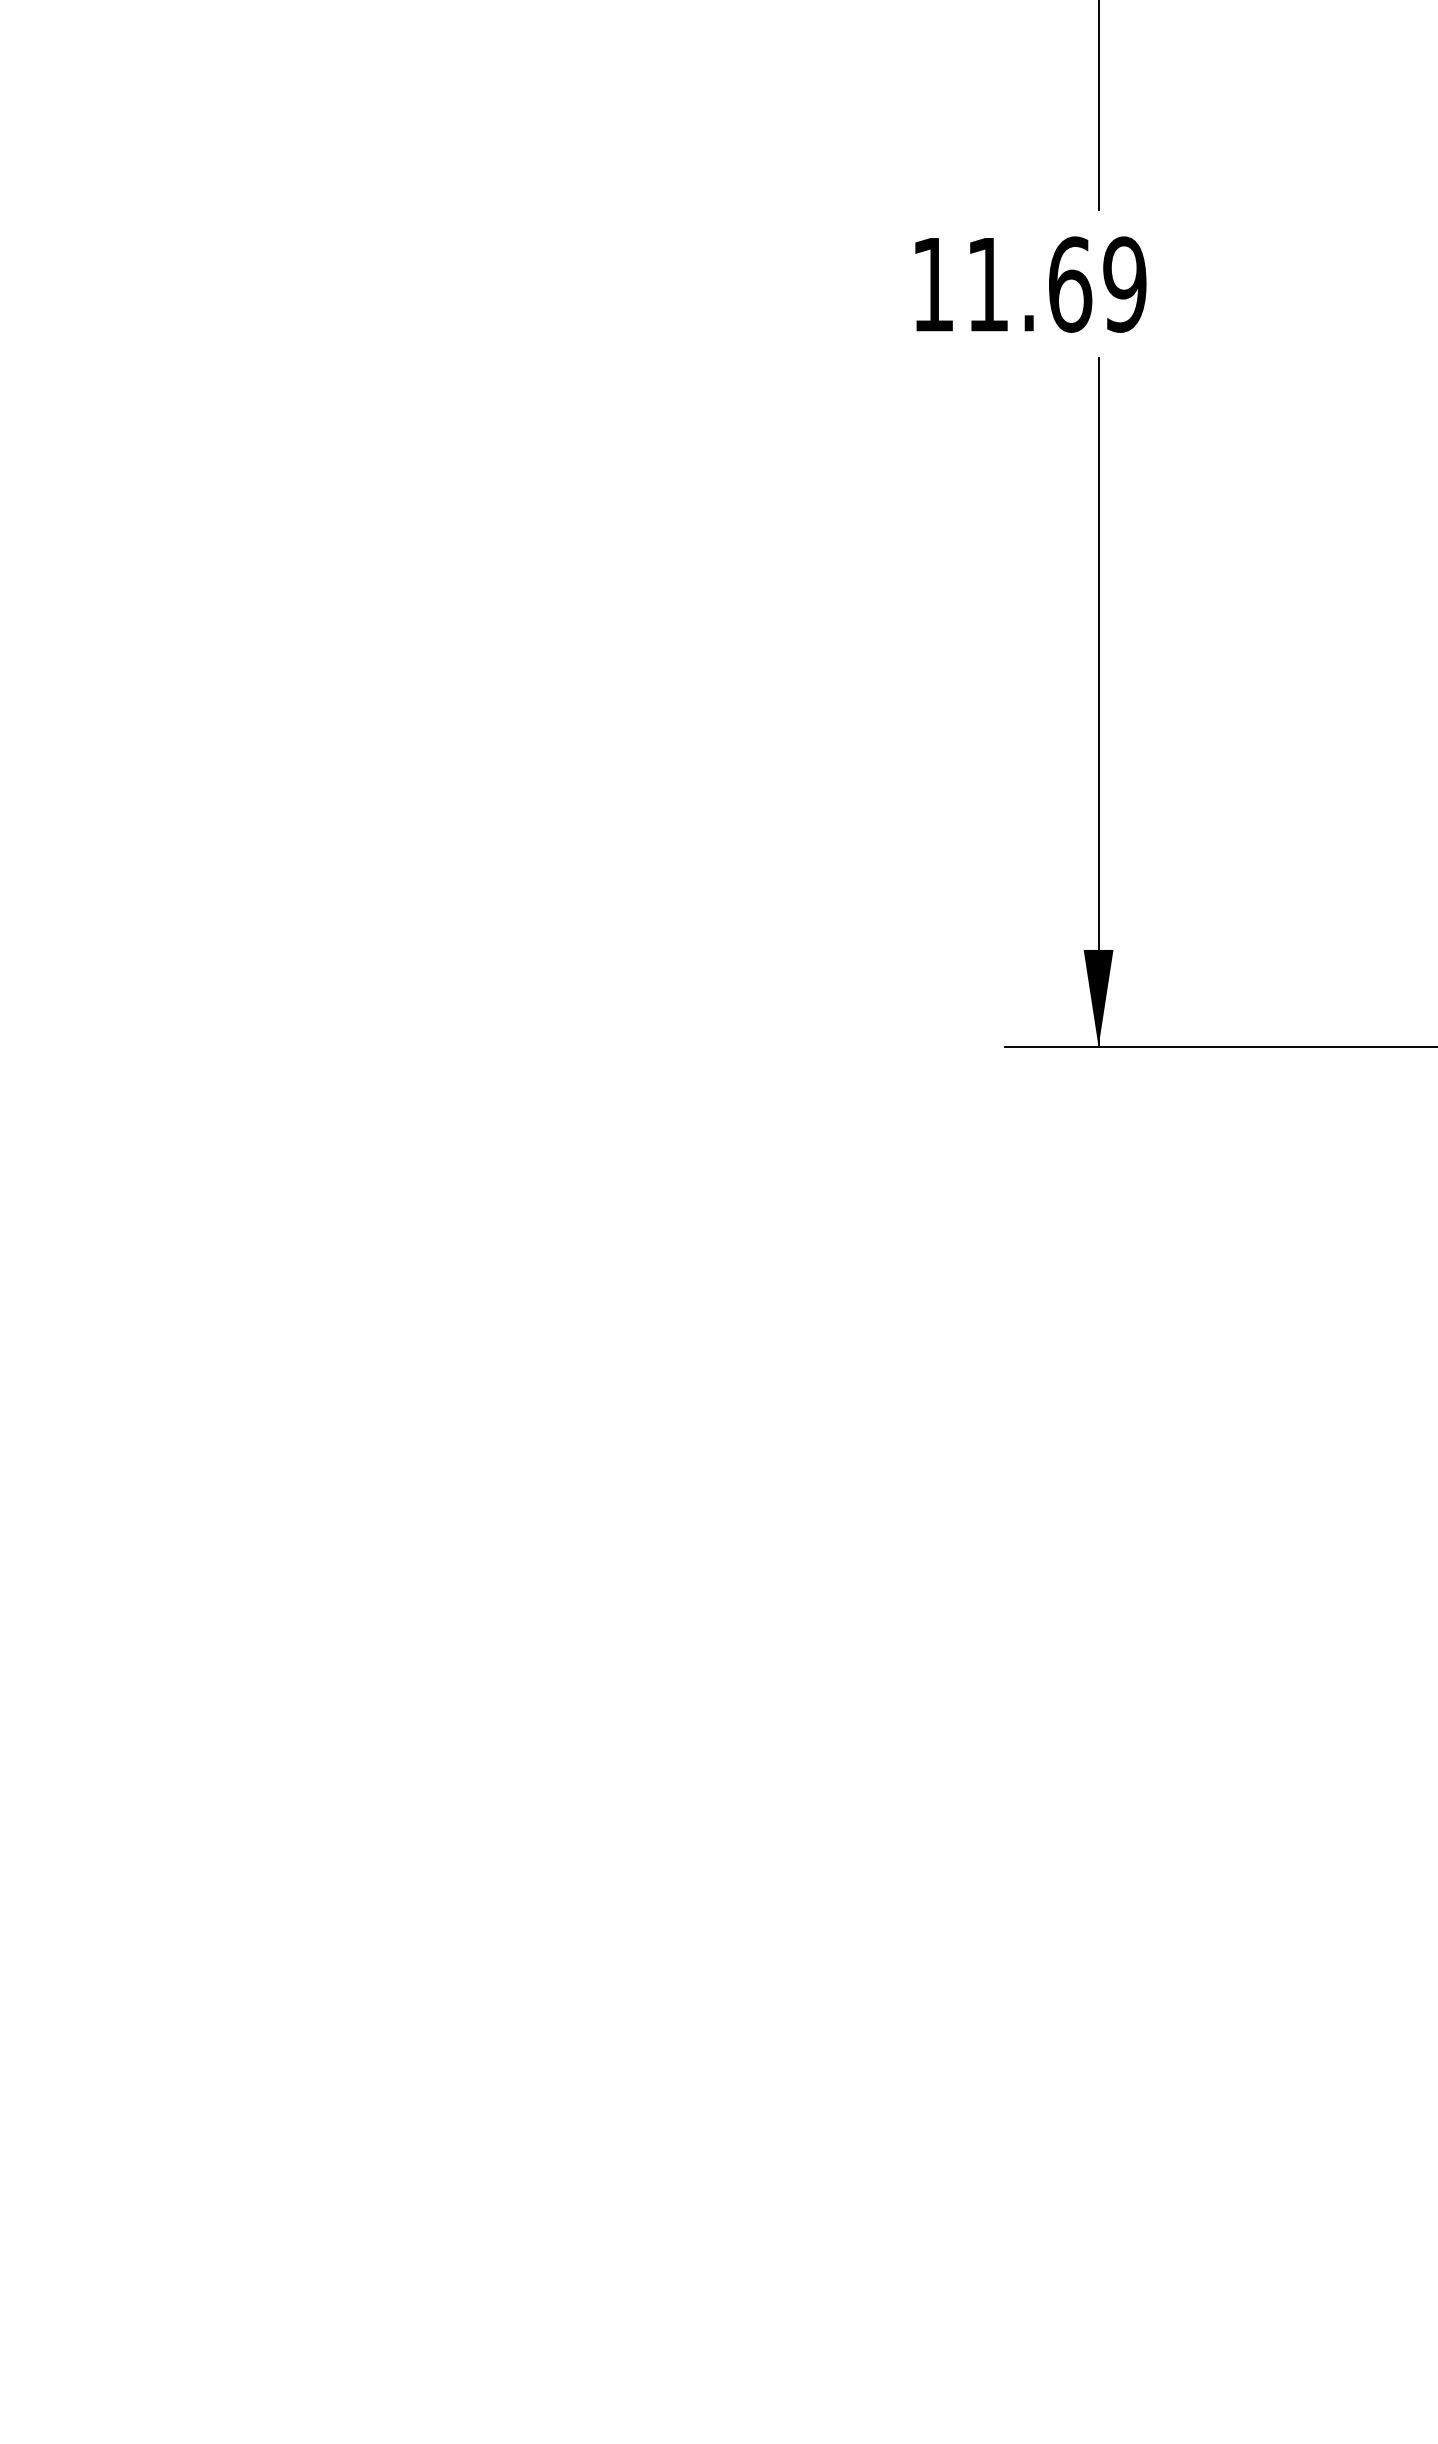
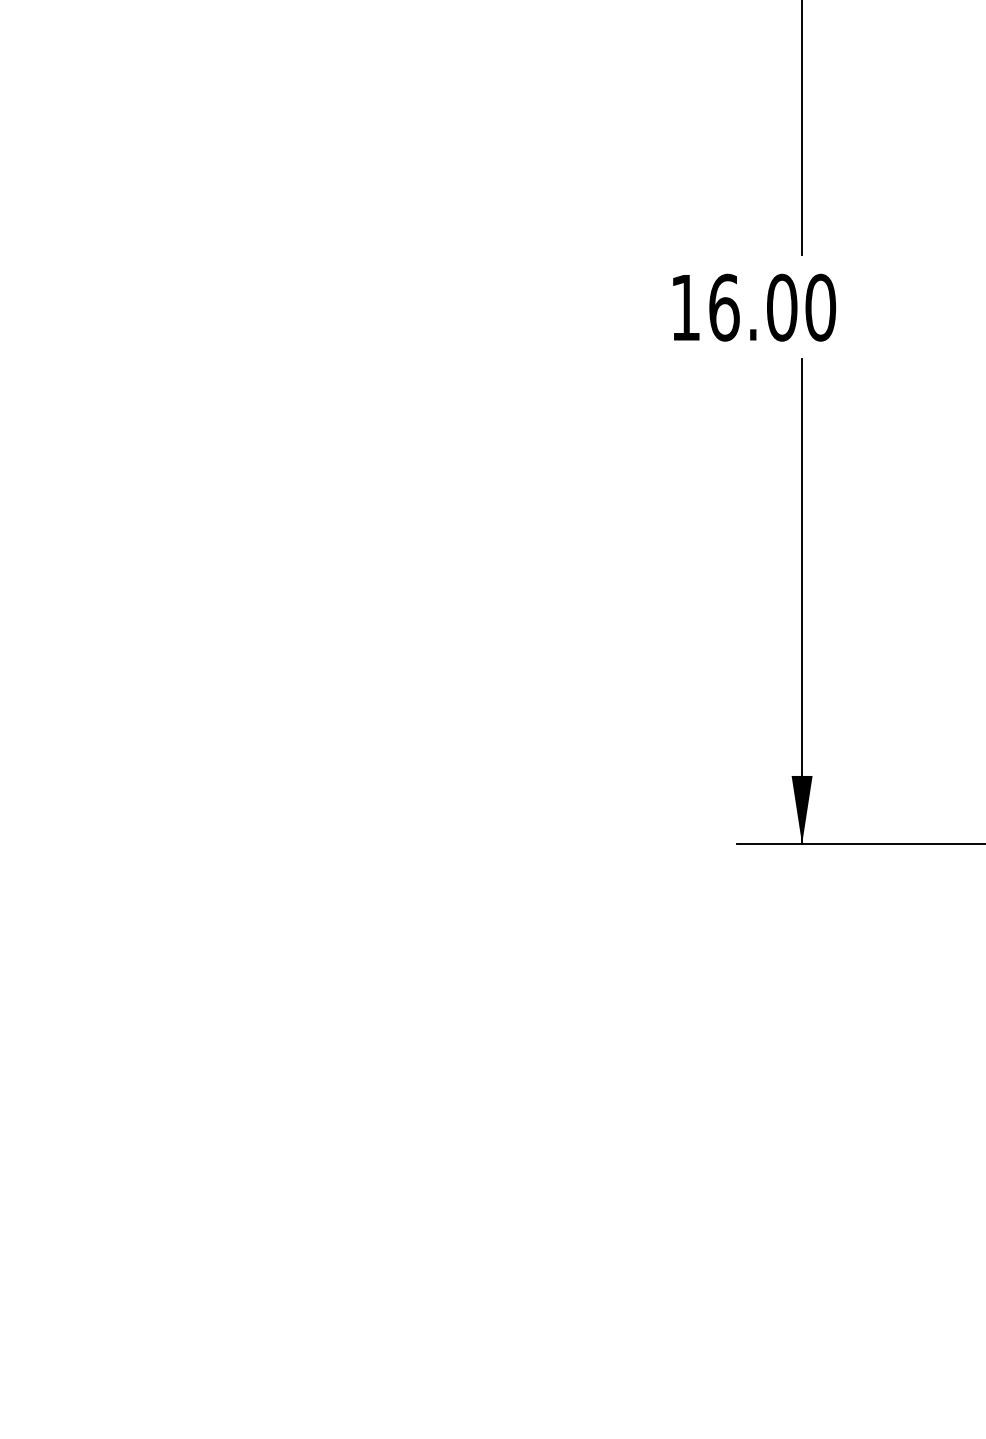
text: (1056, 284) -> (772, 307), 11.69 -> 16.00

